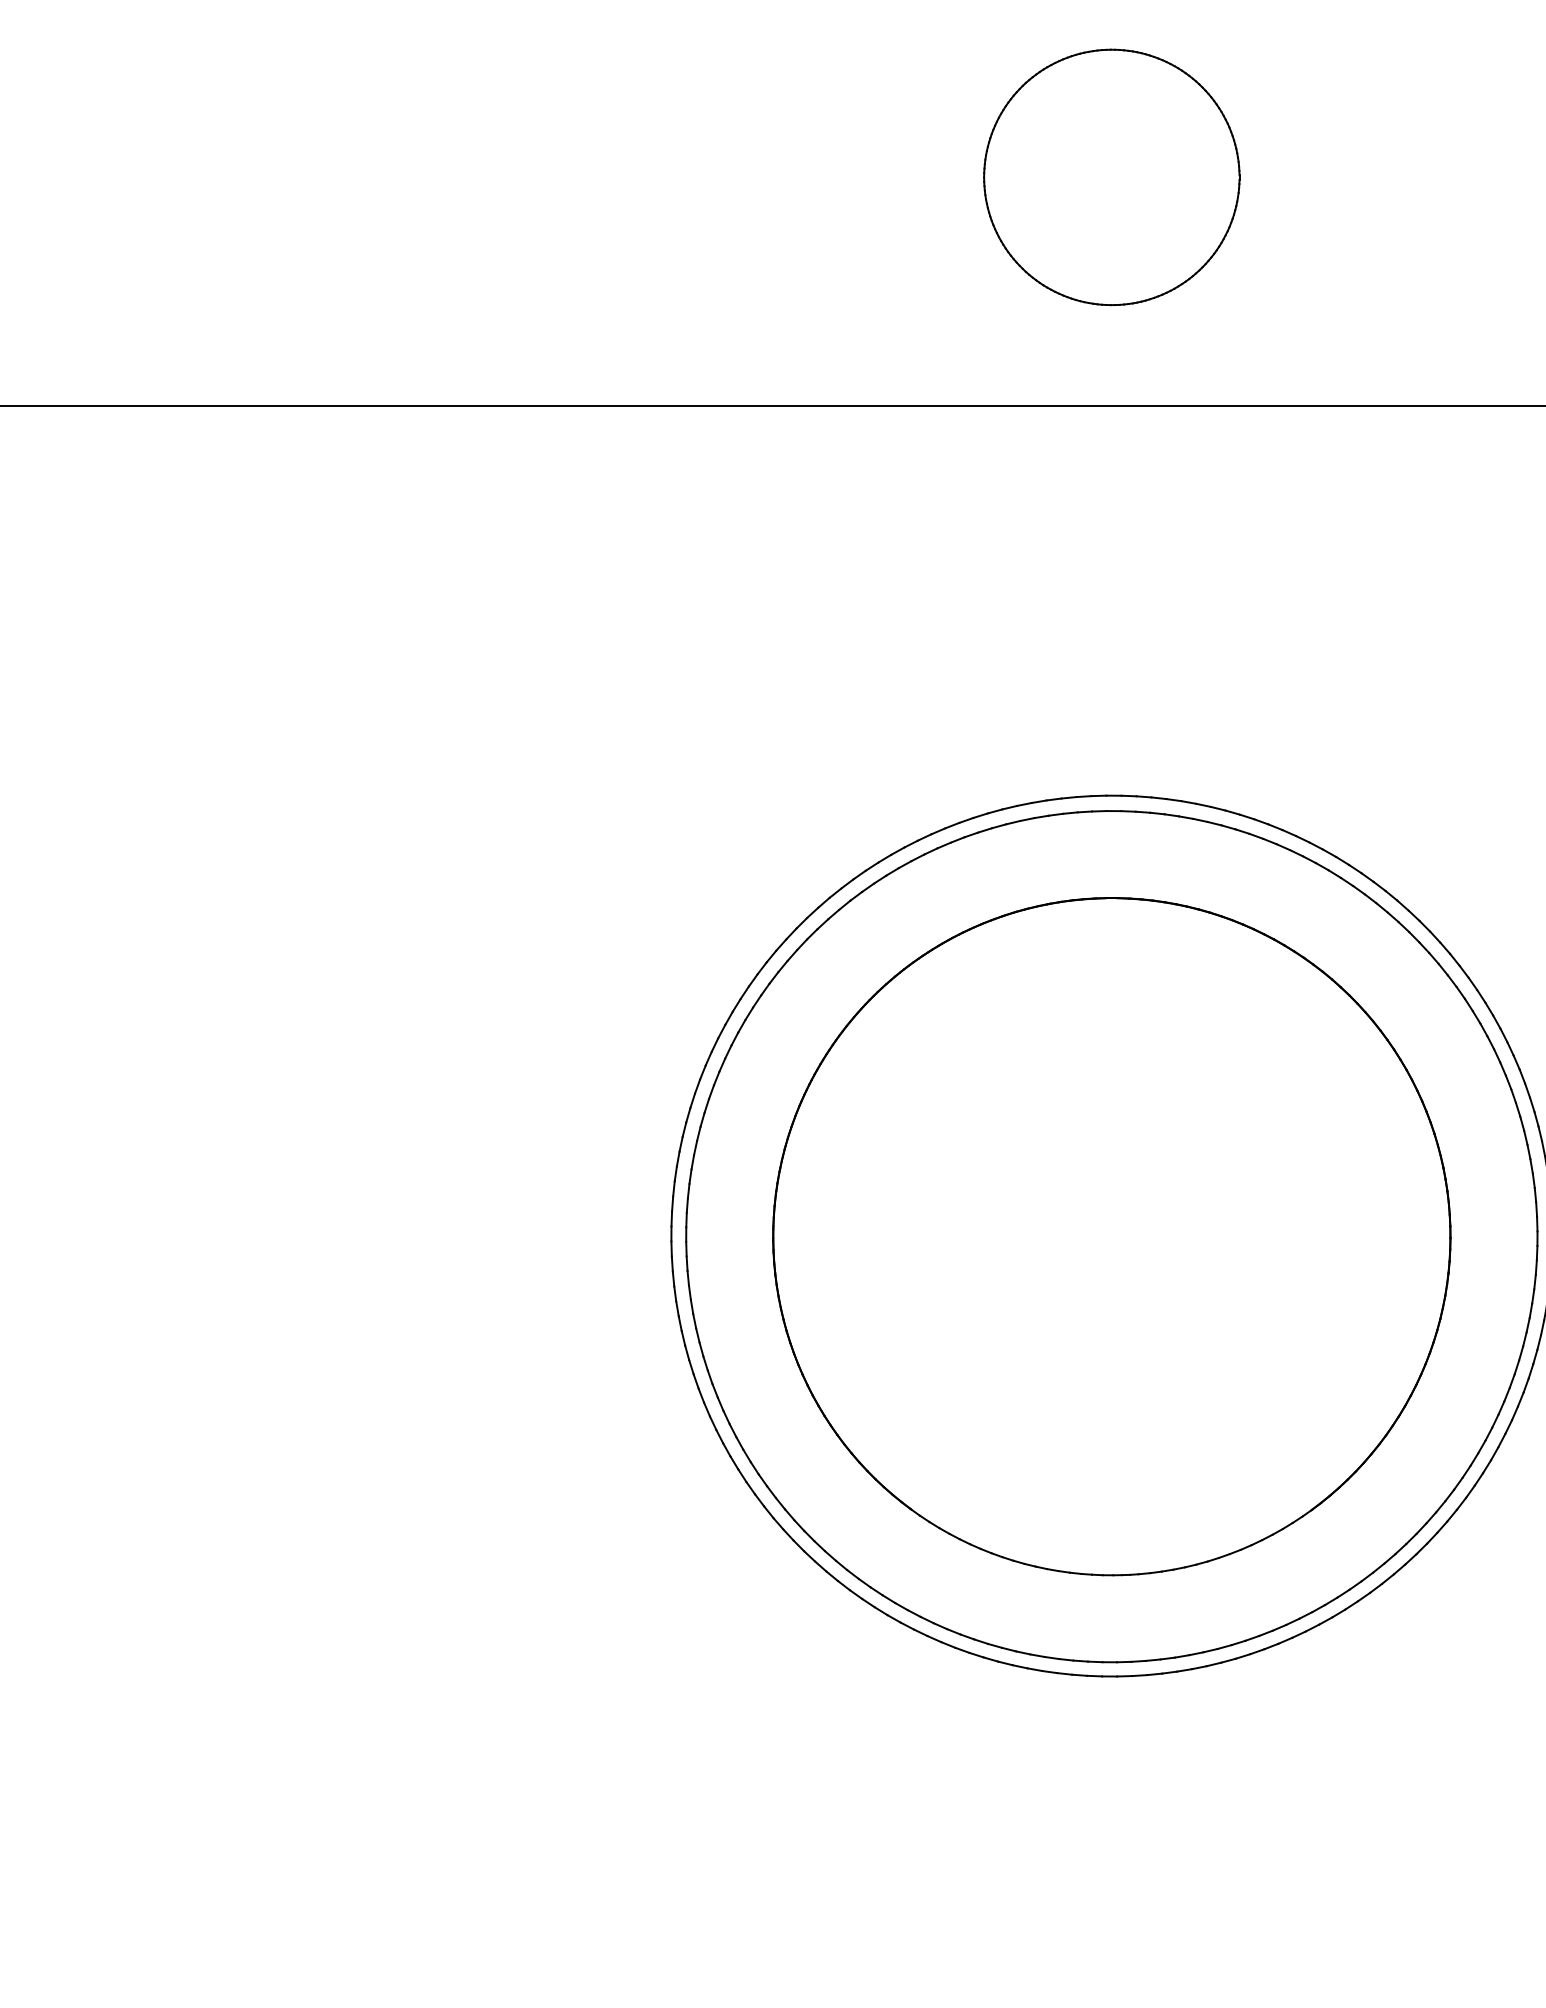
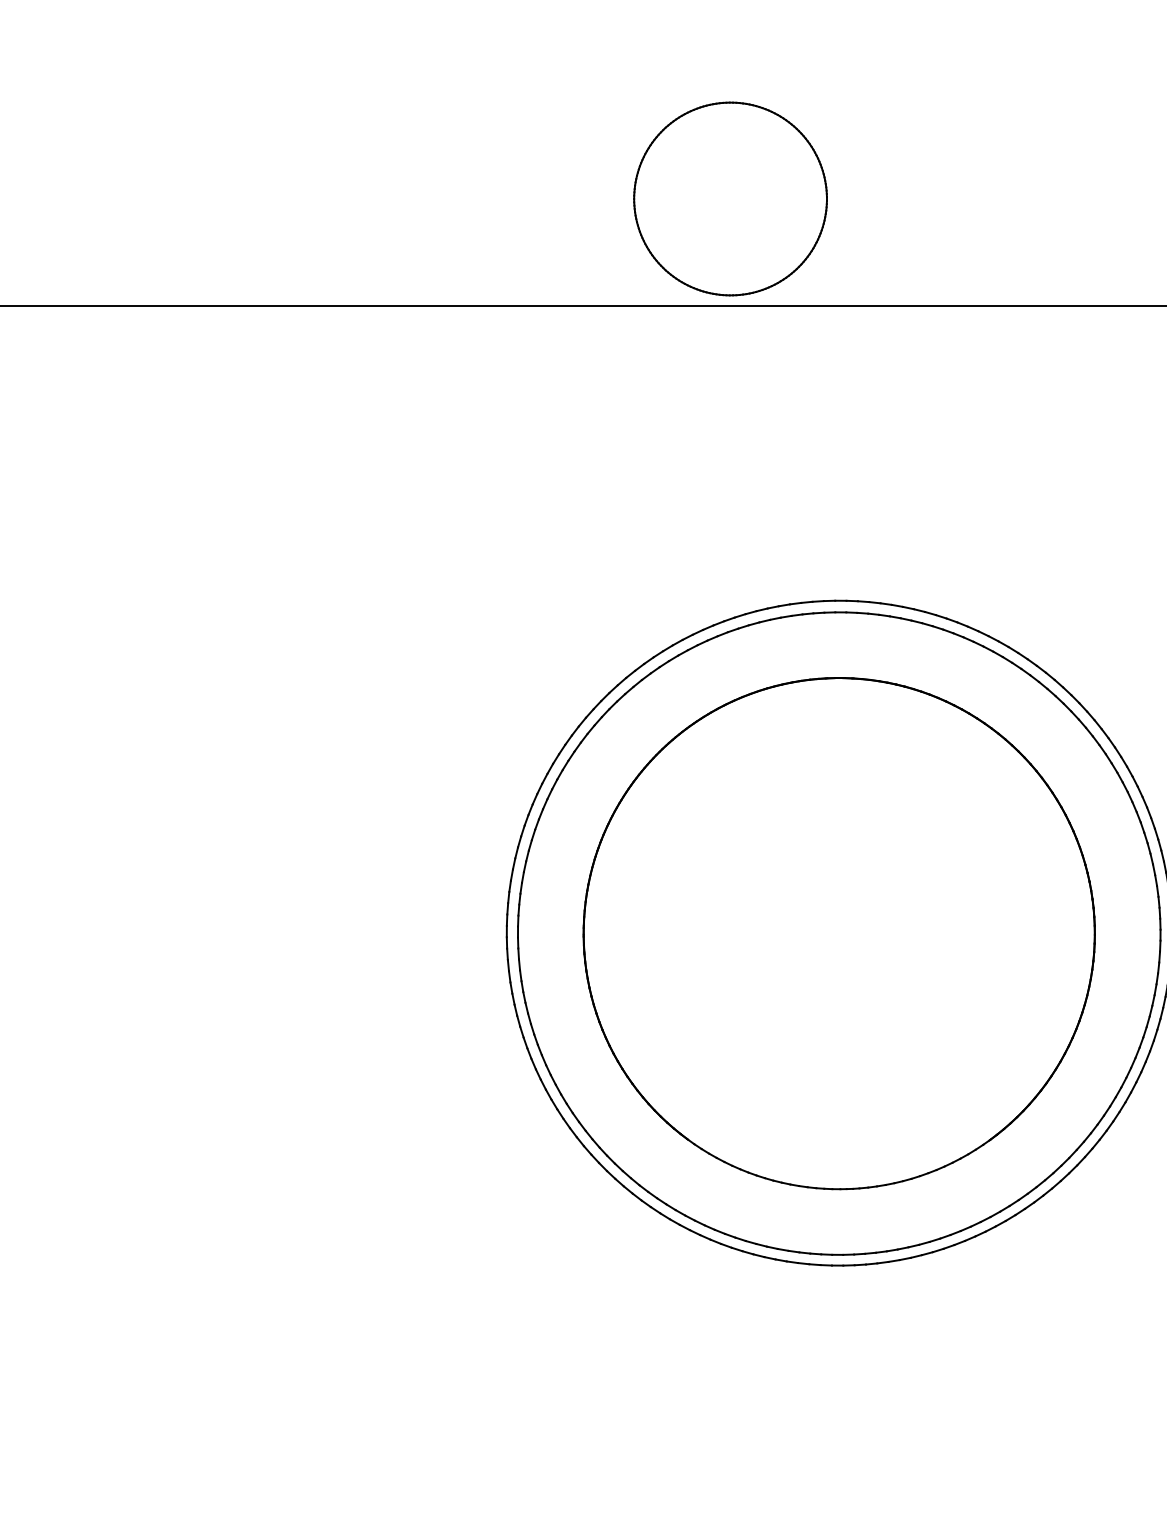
part: (1111, 177) -> (730, 199), moved

